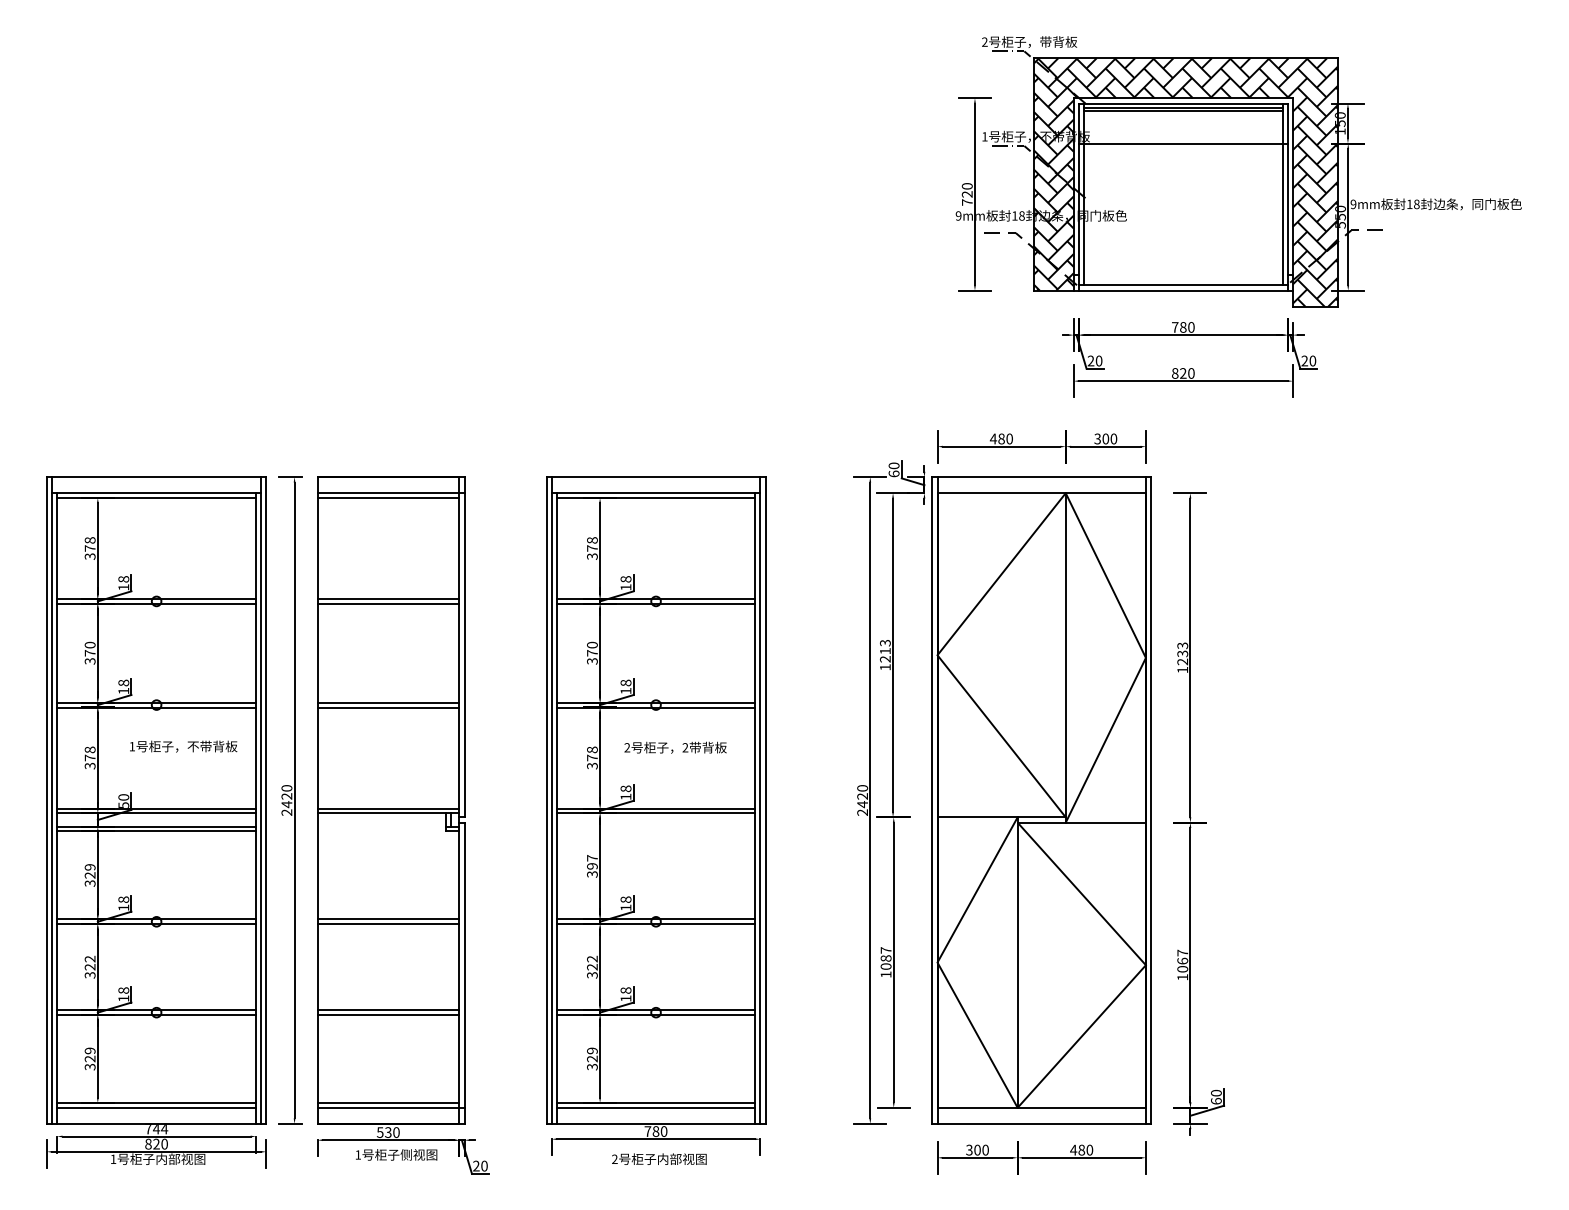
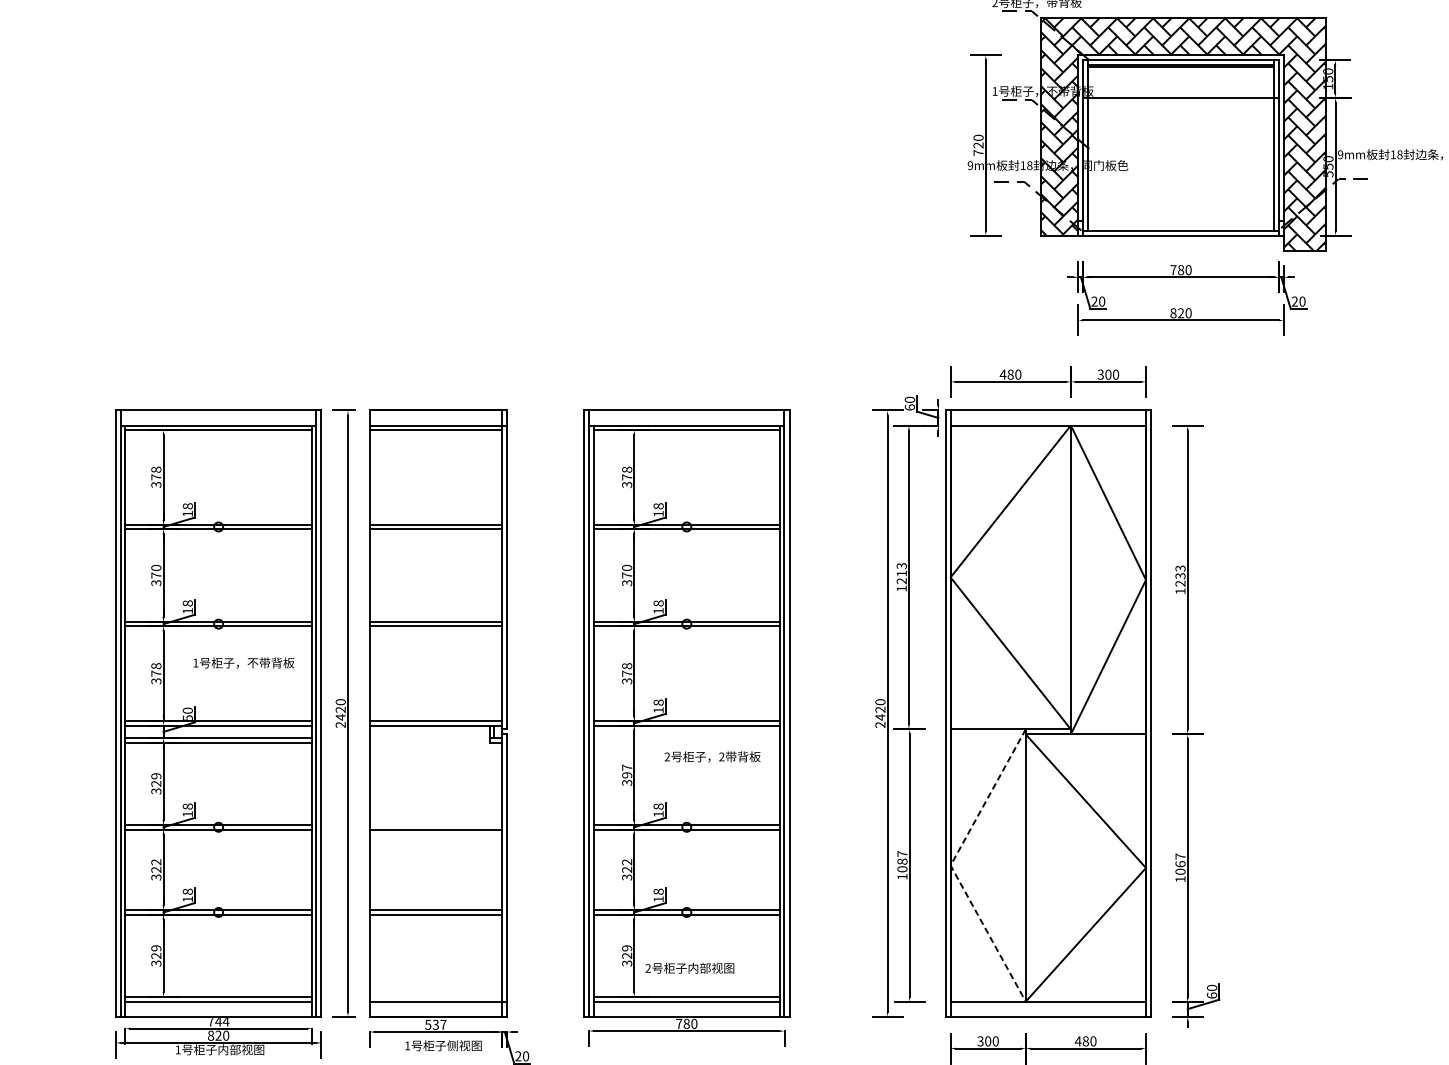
text: (675, 747) -> (712, 756), moved
line: (388, 919) -> (435, 825), removed
line: (937, 962) -> (950, 865), solid -> dashed
line: (388, 1102) -> (435, 996), removed
text: (396, 1132) -> (443, 1024), 530 -> 537
text: (659, 1158) -> (690, 967), moved

